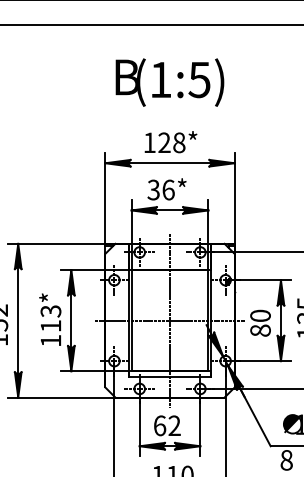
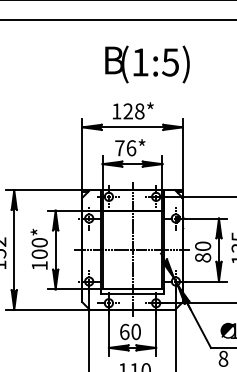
text: (169, 82) -> (147, 64), moved
text: (153, 190) -> (119, 148), 36* -> 76*
text: (50, 318) -> (39, 248), 113* -> 100*
text: (173, 426) -> (135, 332), 62 -> 60

